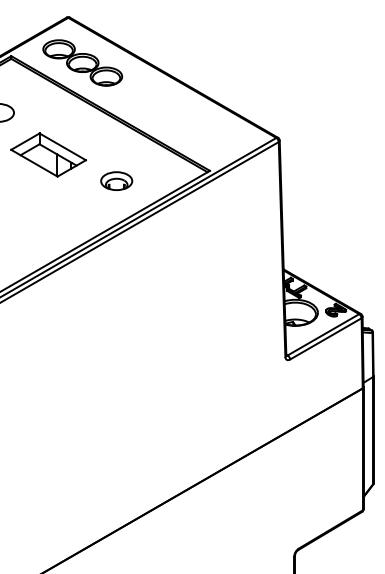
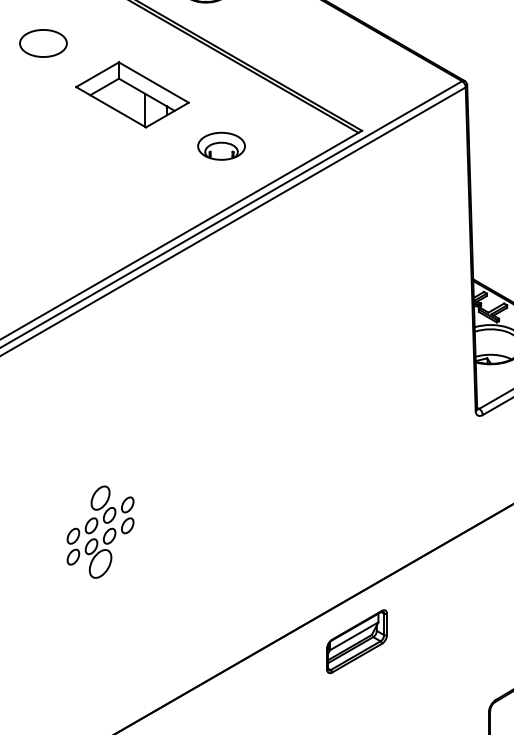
part: (48, 154) -> (132, 94), moved
part: (36, 437) -> (100, 532), added
part: (206, 509) -> (356, 640), added

